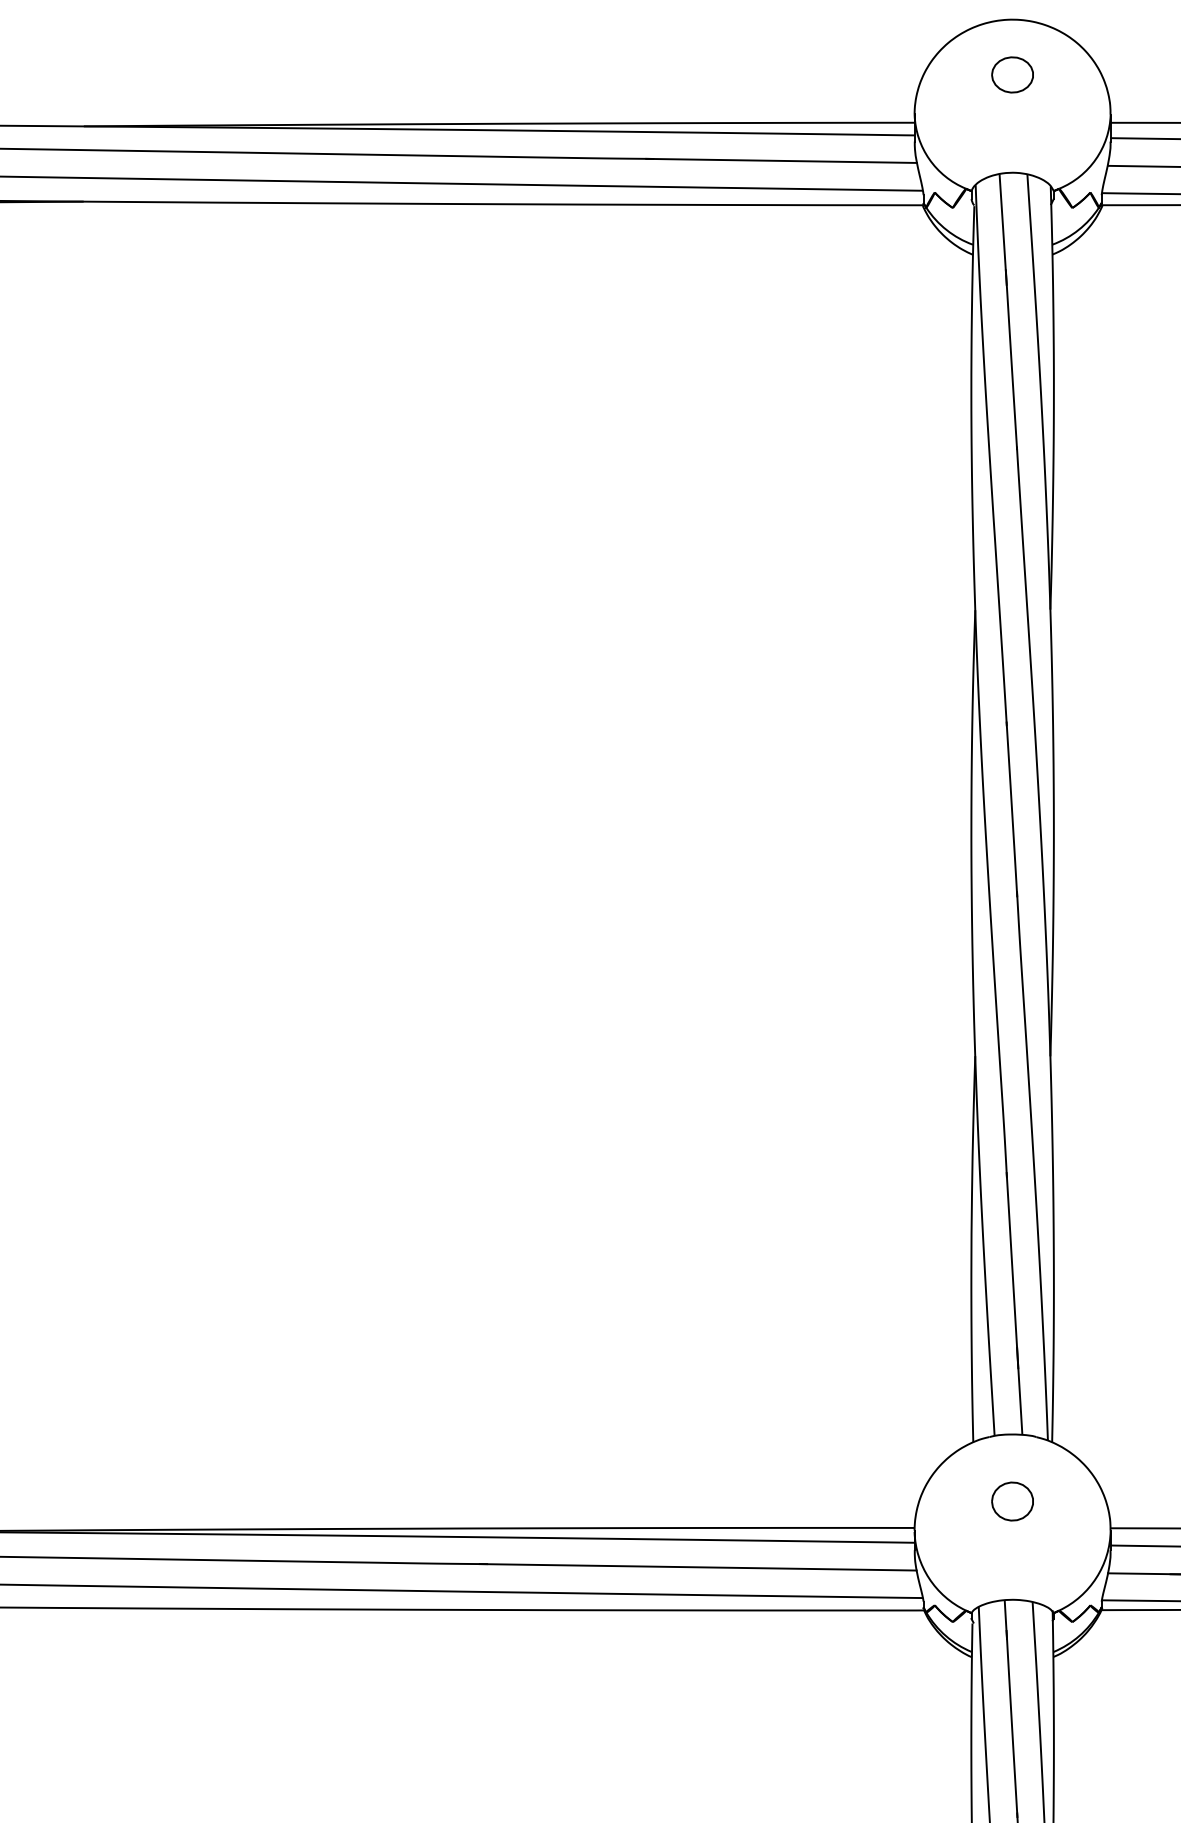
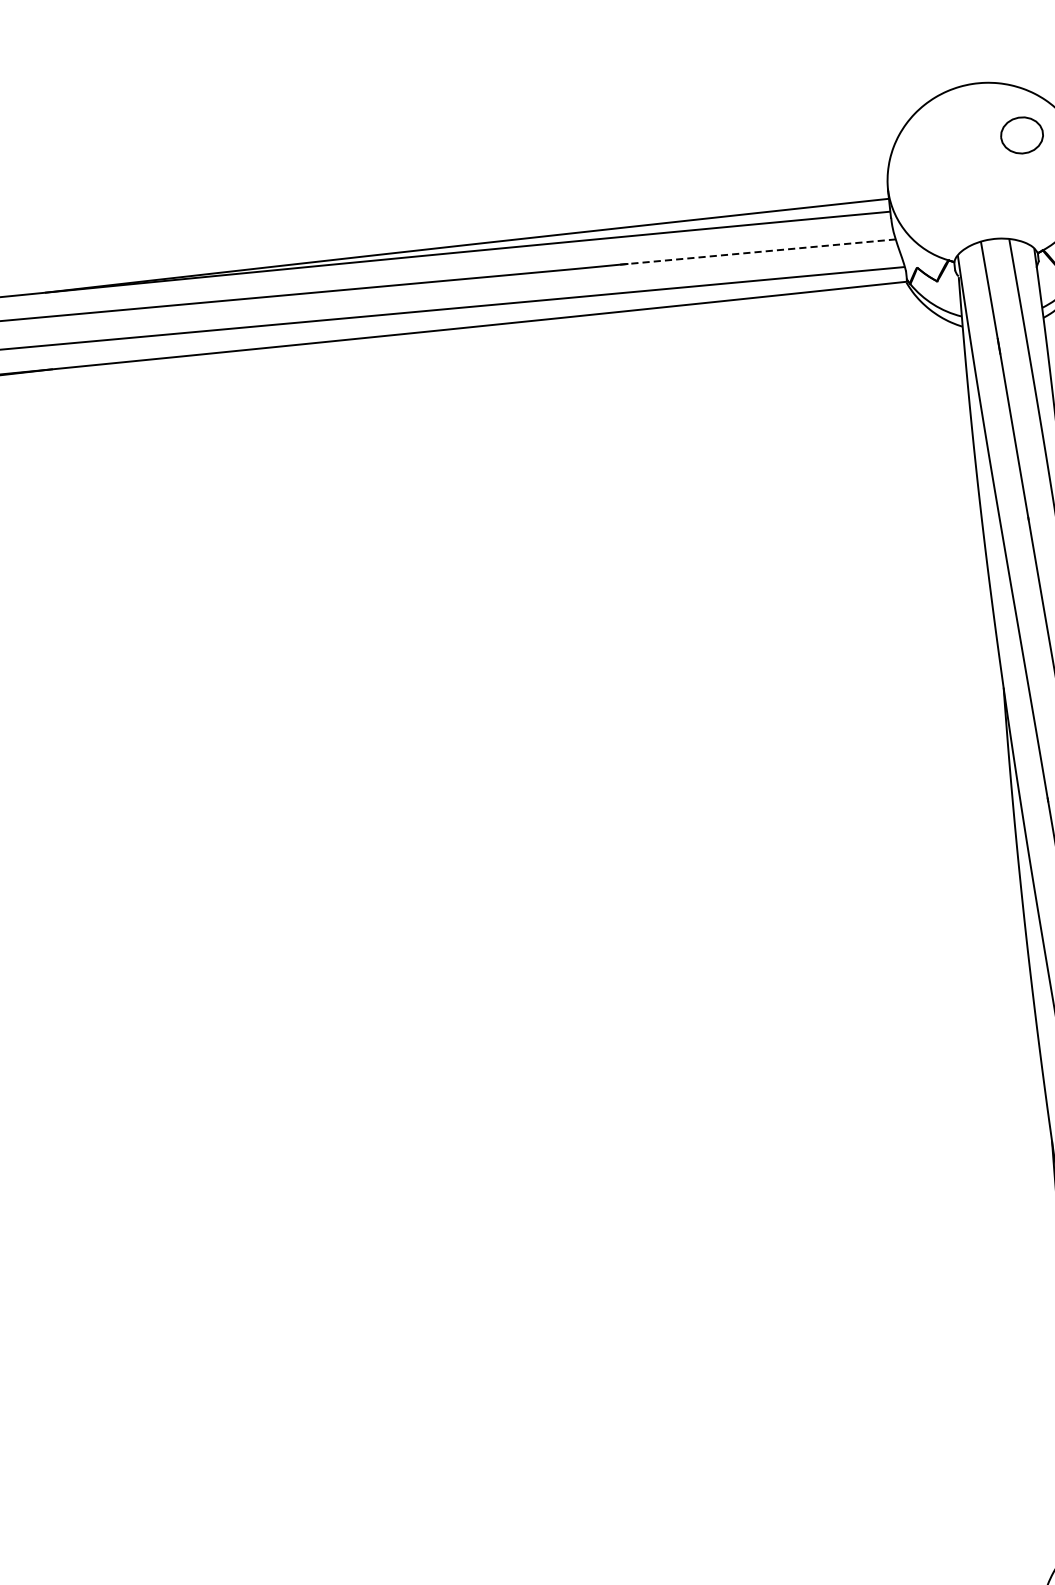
part: (1012, 74) -> (1021, 134), moved
line: (782, 160) -> (758, 251), solid -> dashed

